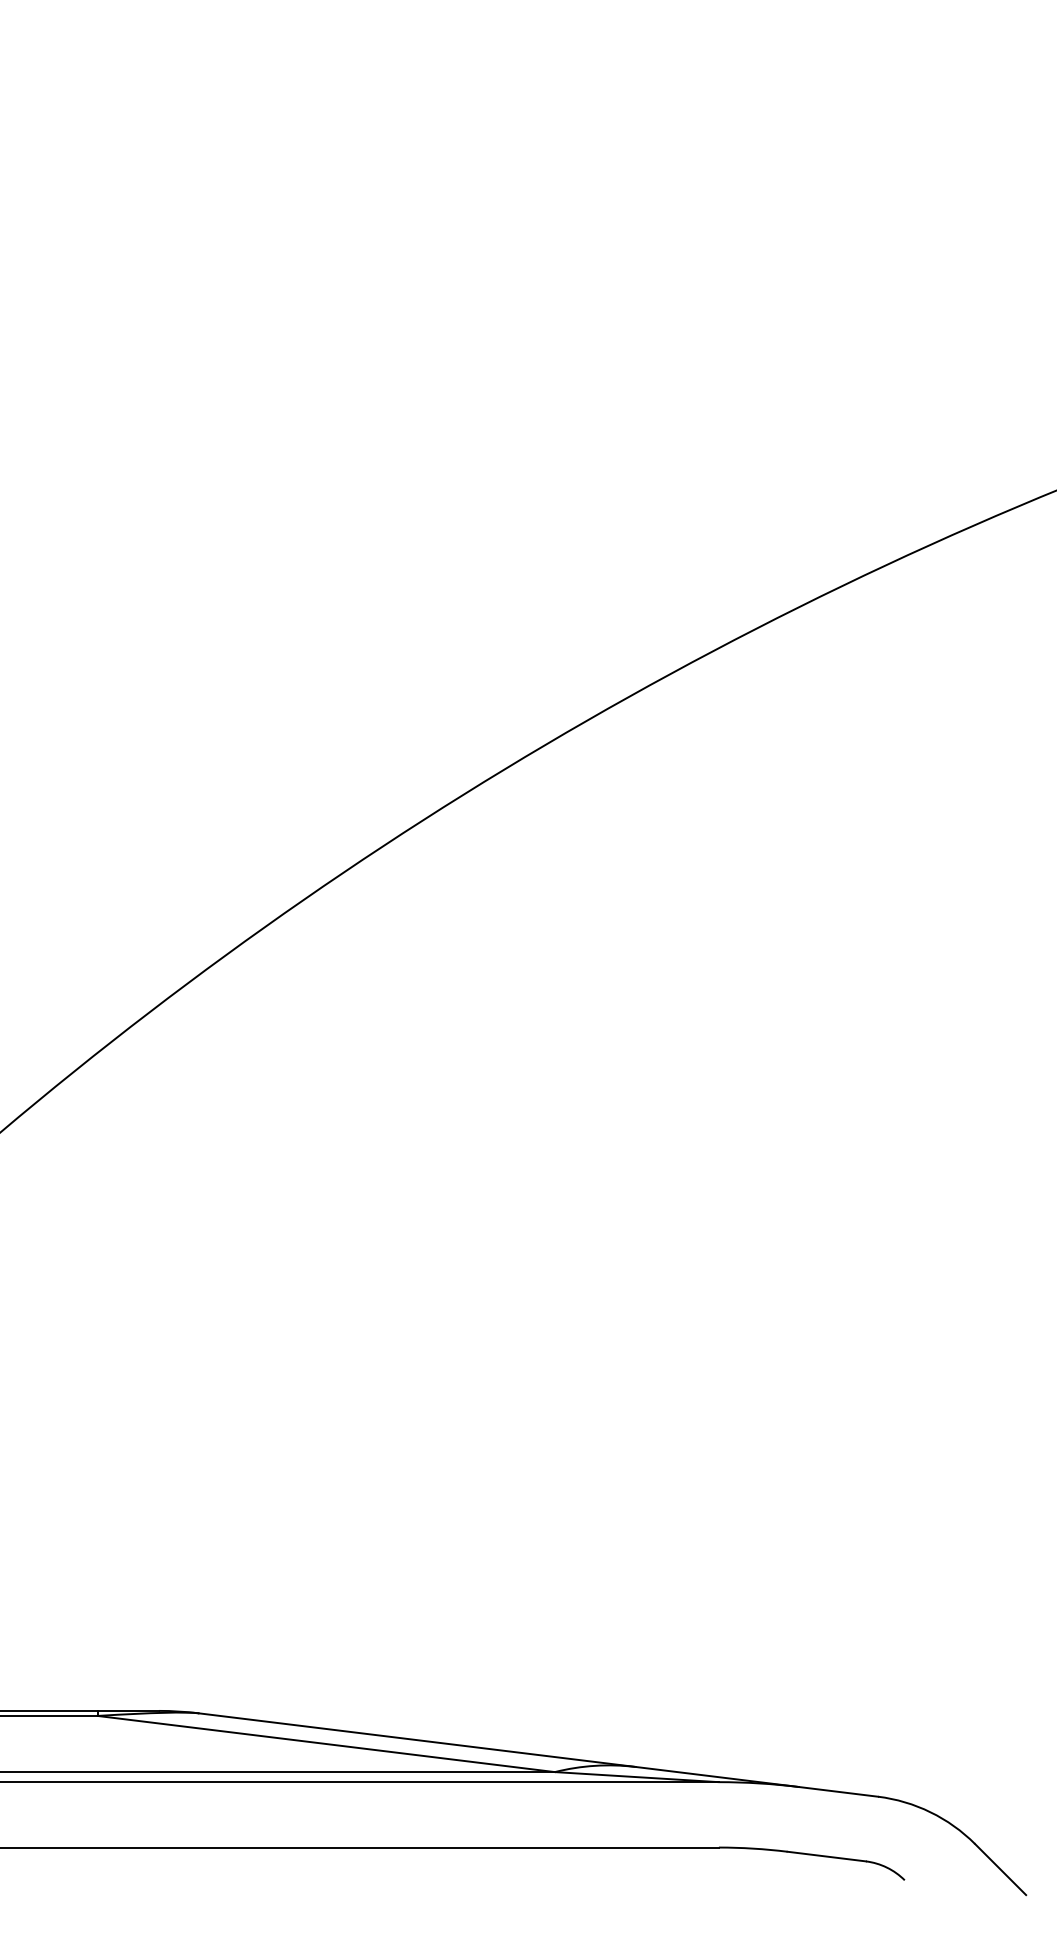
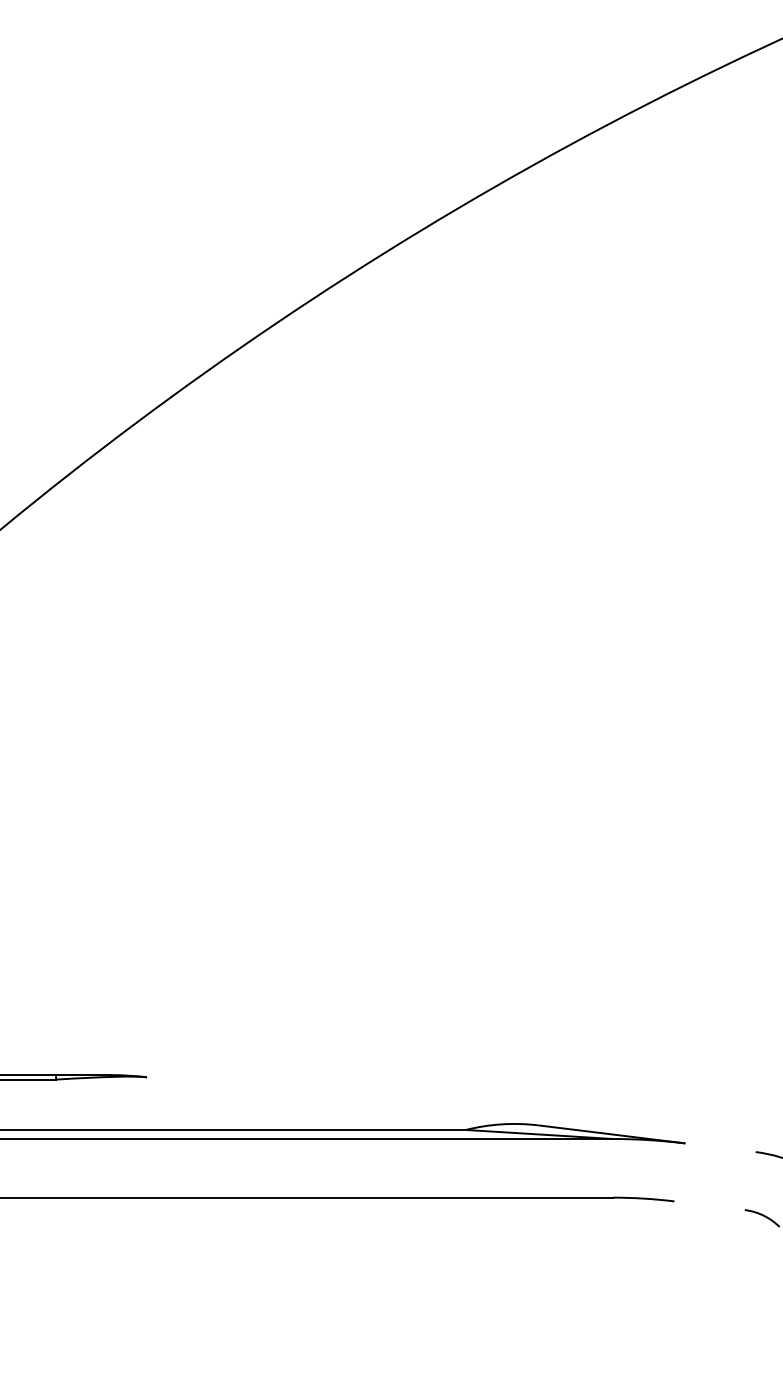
line: (417, 1739) -> (342, 1100), removed
line: (325, 1743) -> (260, 1104), removed
line: (838, 1791) -> (720, 1147), removed
line: (826, 1856) -> (709, 1205), removed

